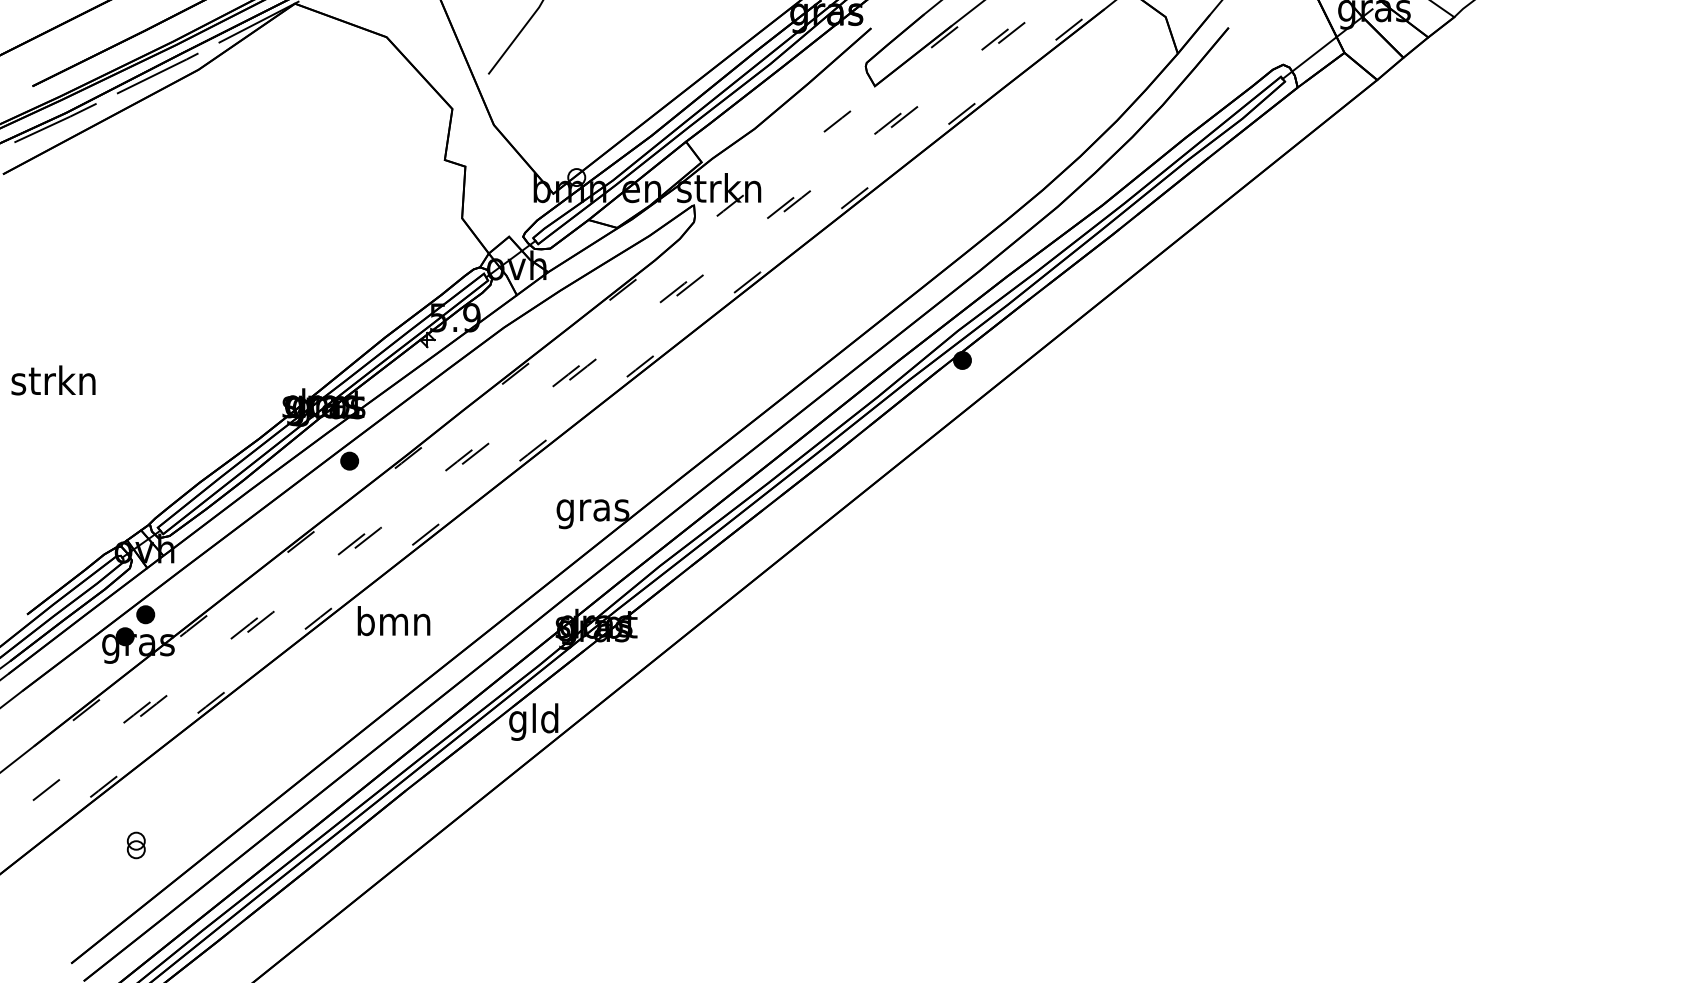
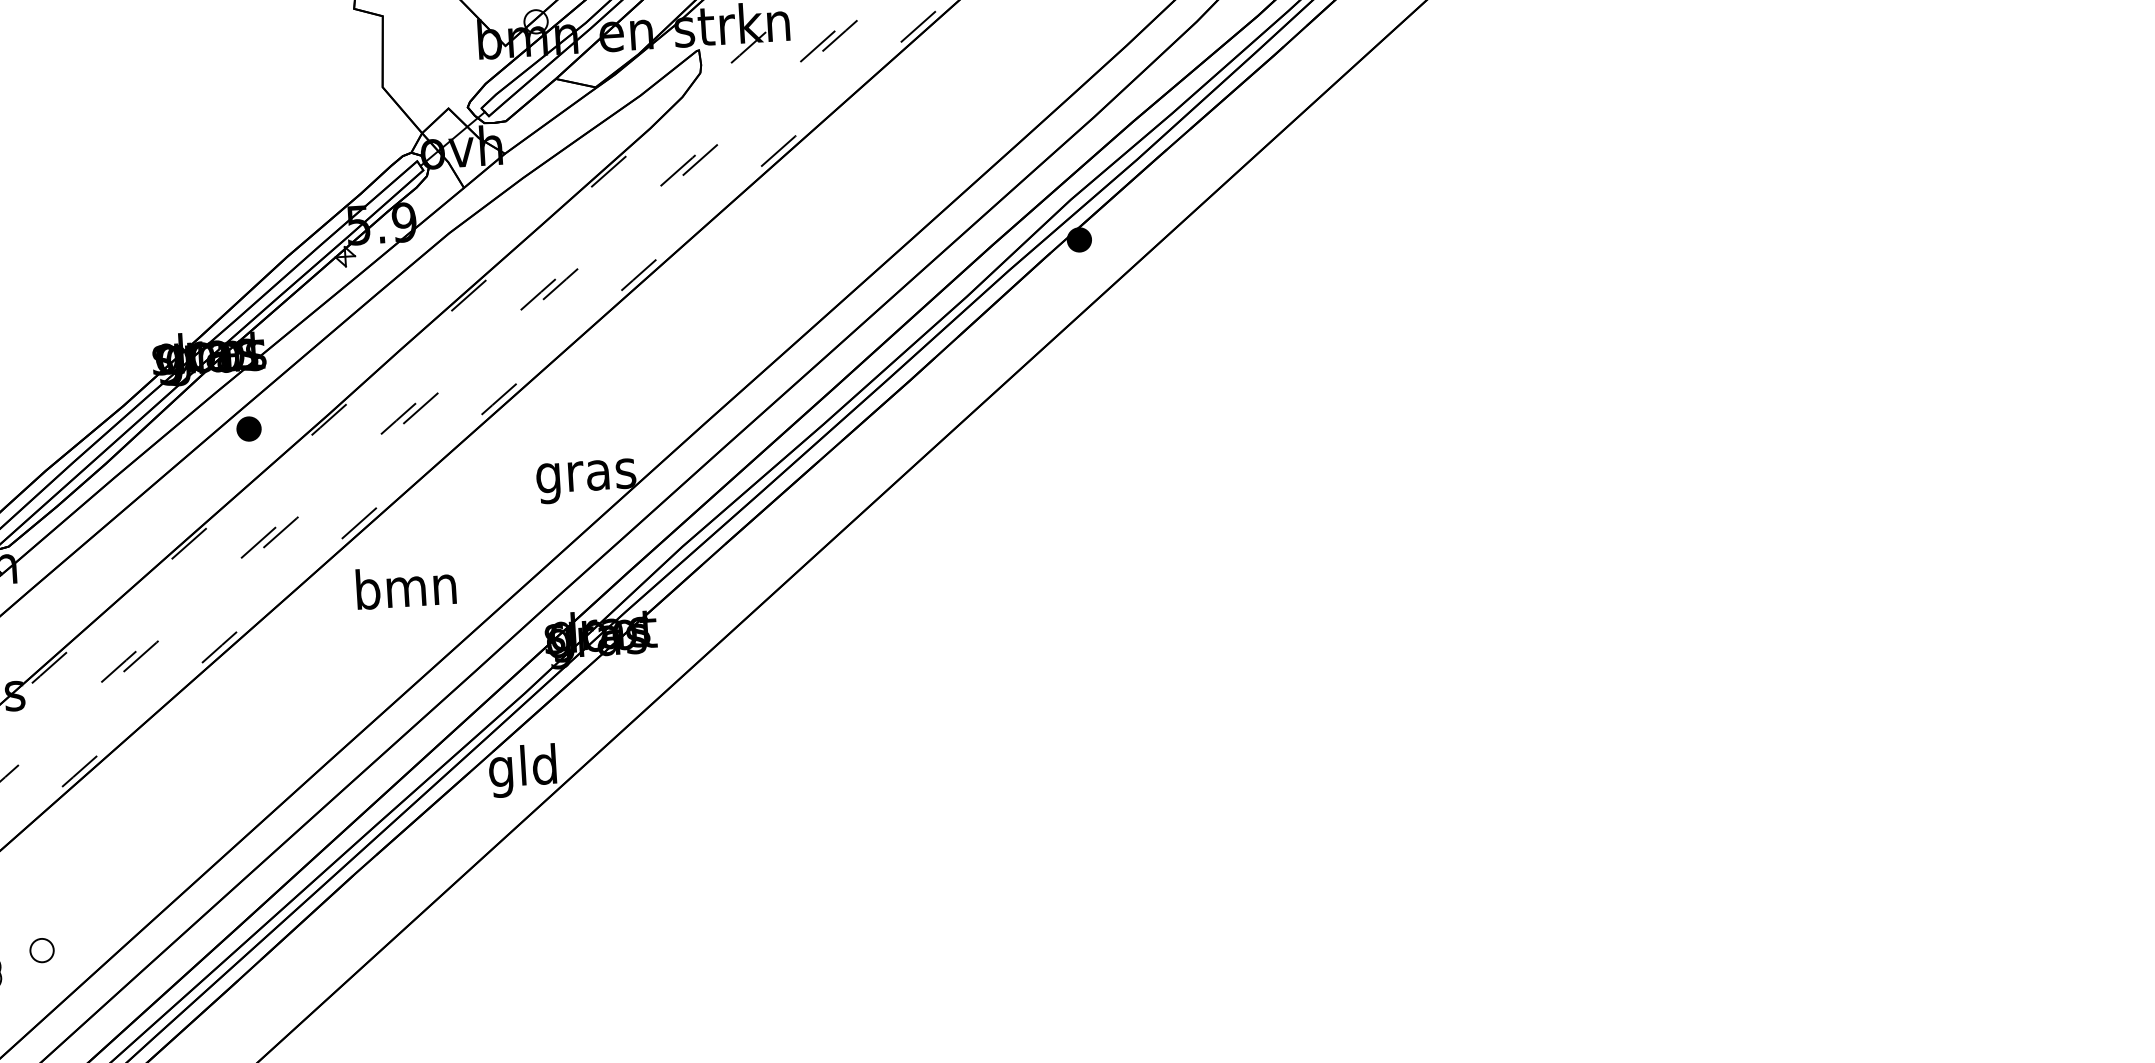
text: (393, 621) -> (405, 587), moved
part: (175, 831) -> (41, 950), added

